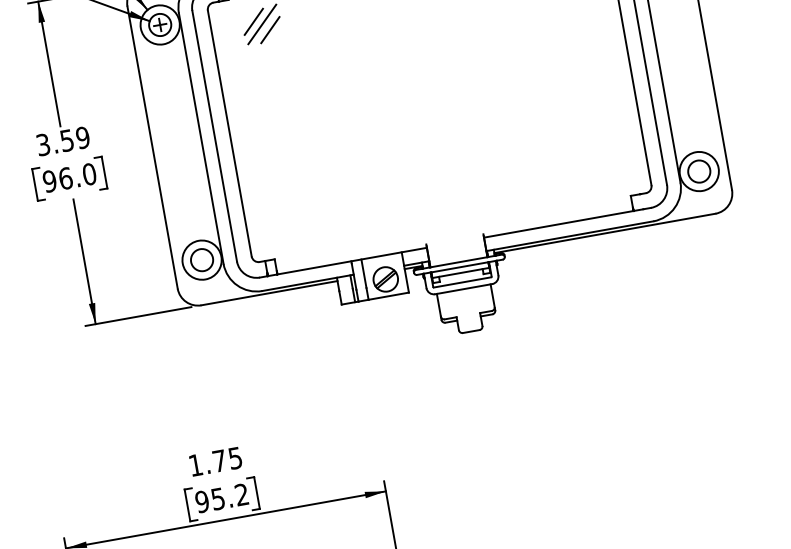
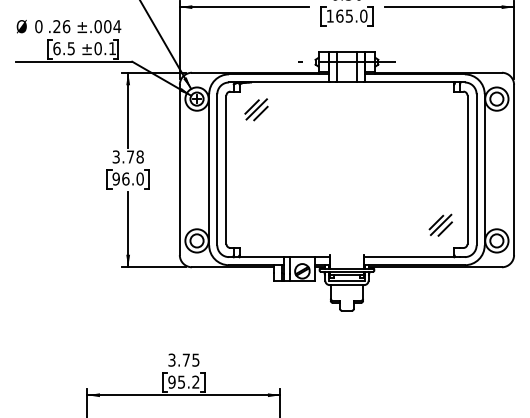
text: (75, 138) -> (135, 156), 3.59 -> 3.78
part: (600, 161) -> (440, 224), added
text: (194, 464) -> (171, 359), 1.75 -> 3.75

